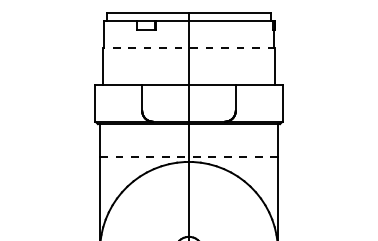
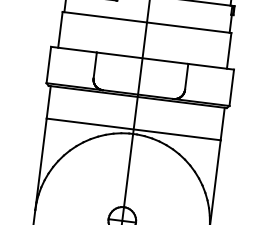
line: (188, 47) -> (146, 21), dashed -> solid
line: (189, 157) -> (134, 129), dashed -> solid

